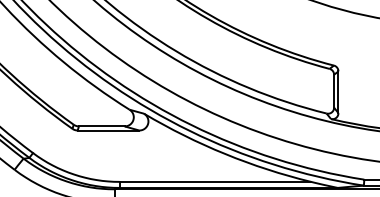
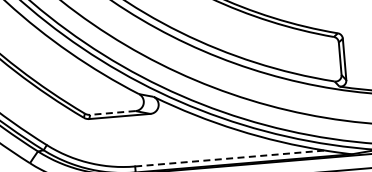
line: (101, 126) -> (112, 113), solid -> dashed
line: (215, 181) -> (230, 158), solid -> dashed

